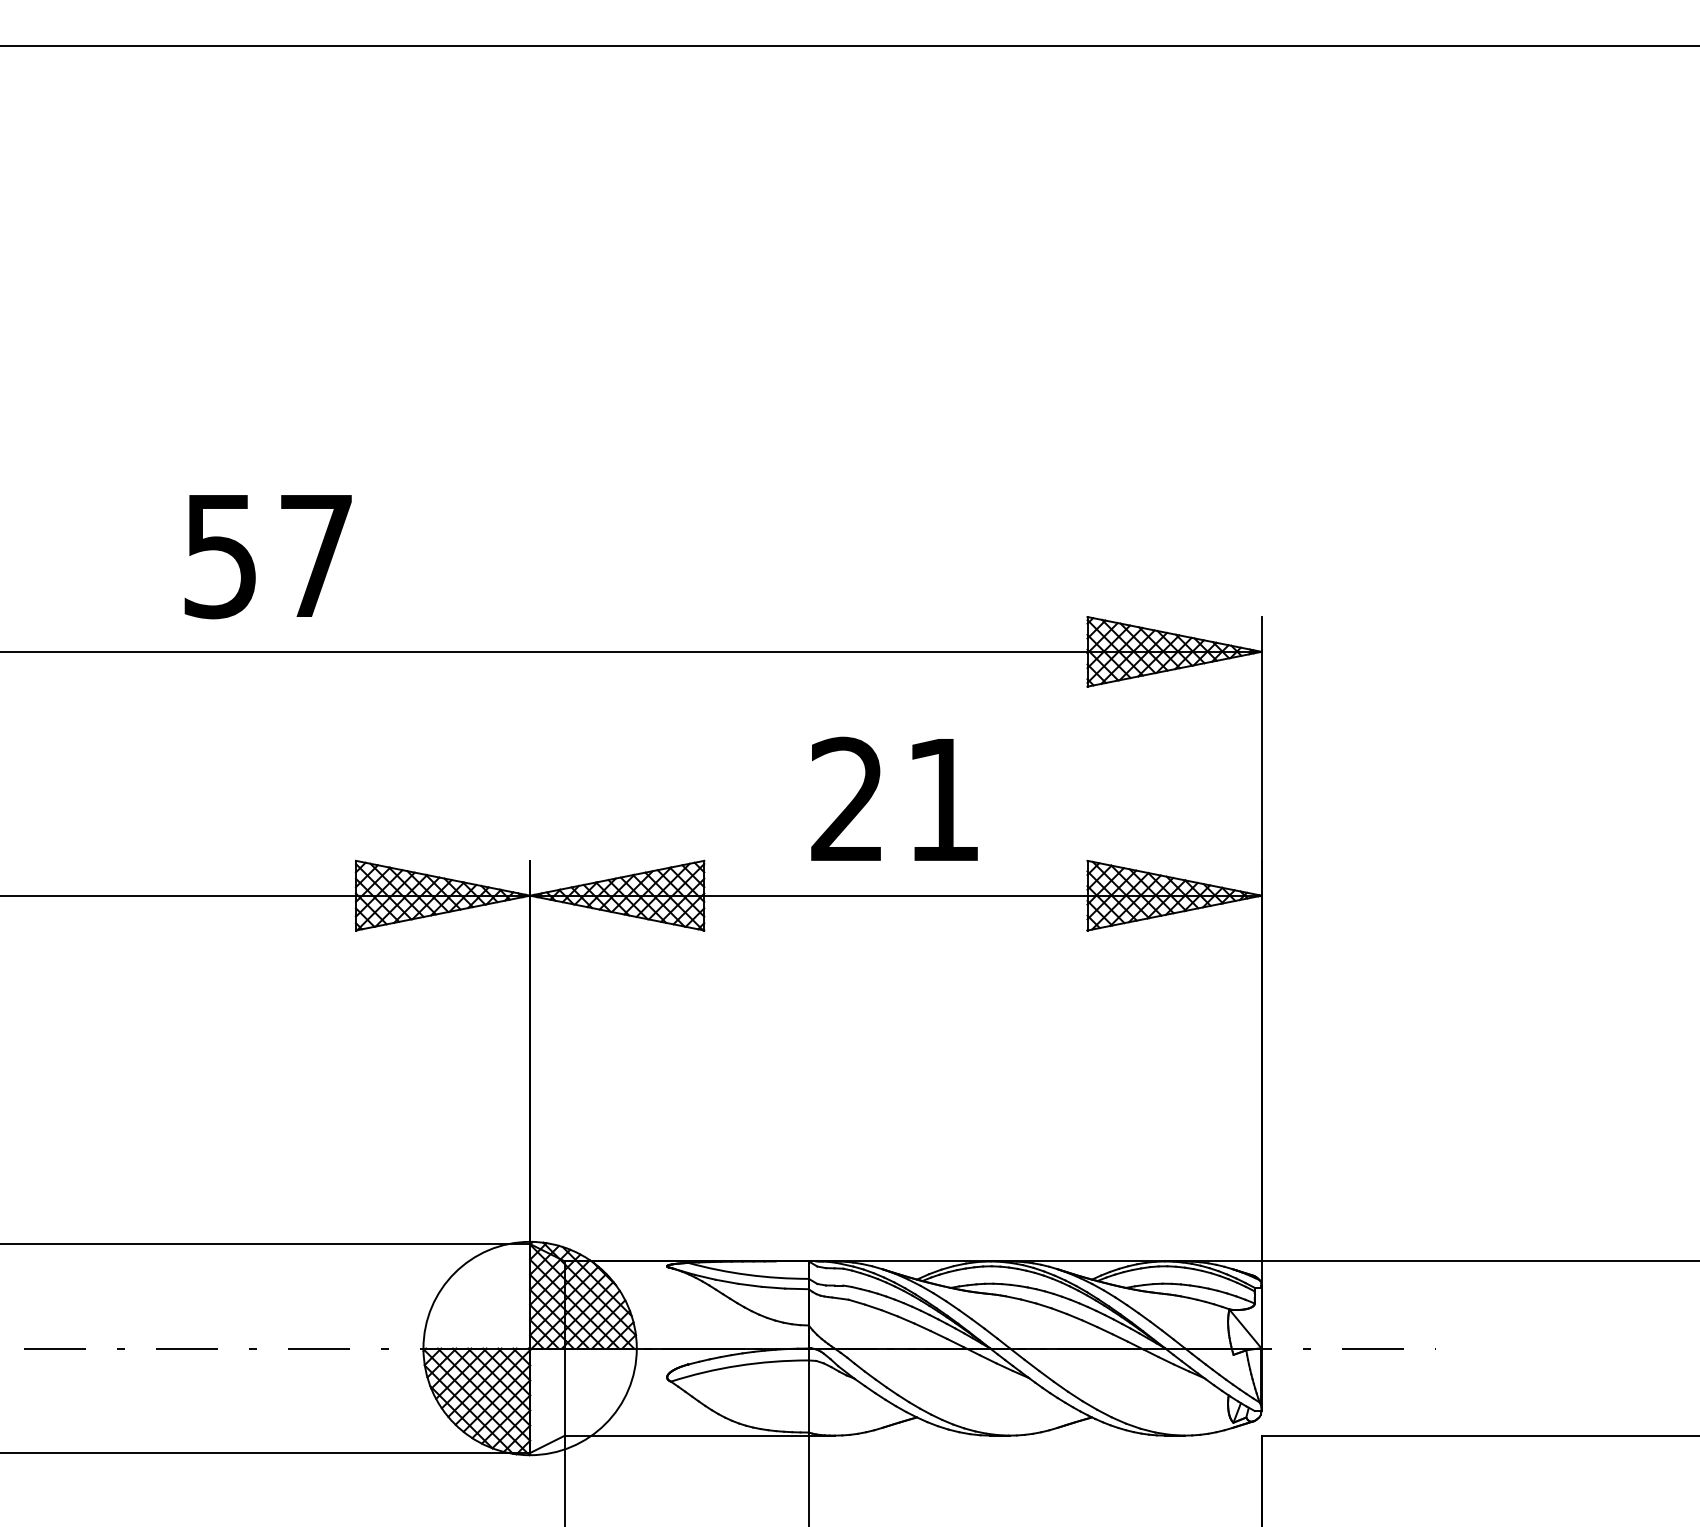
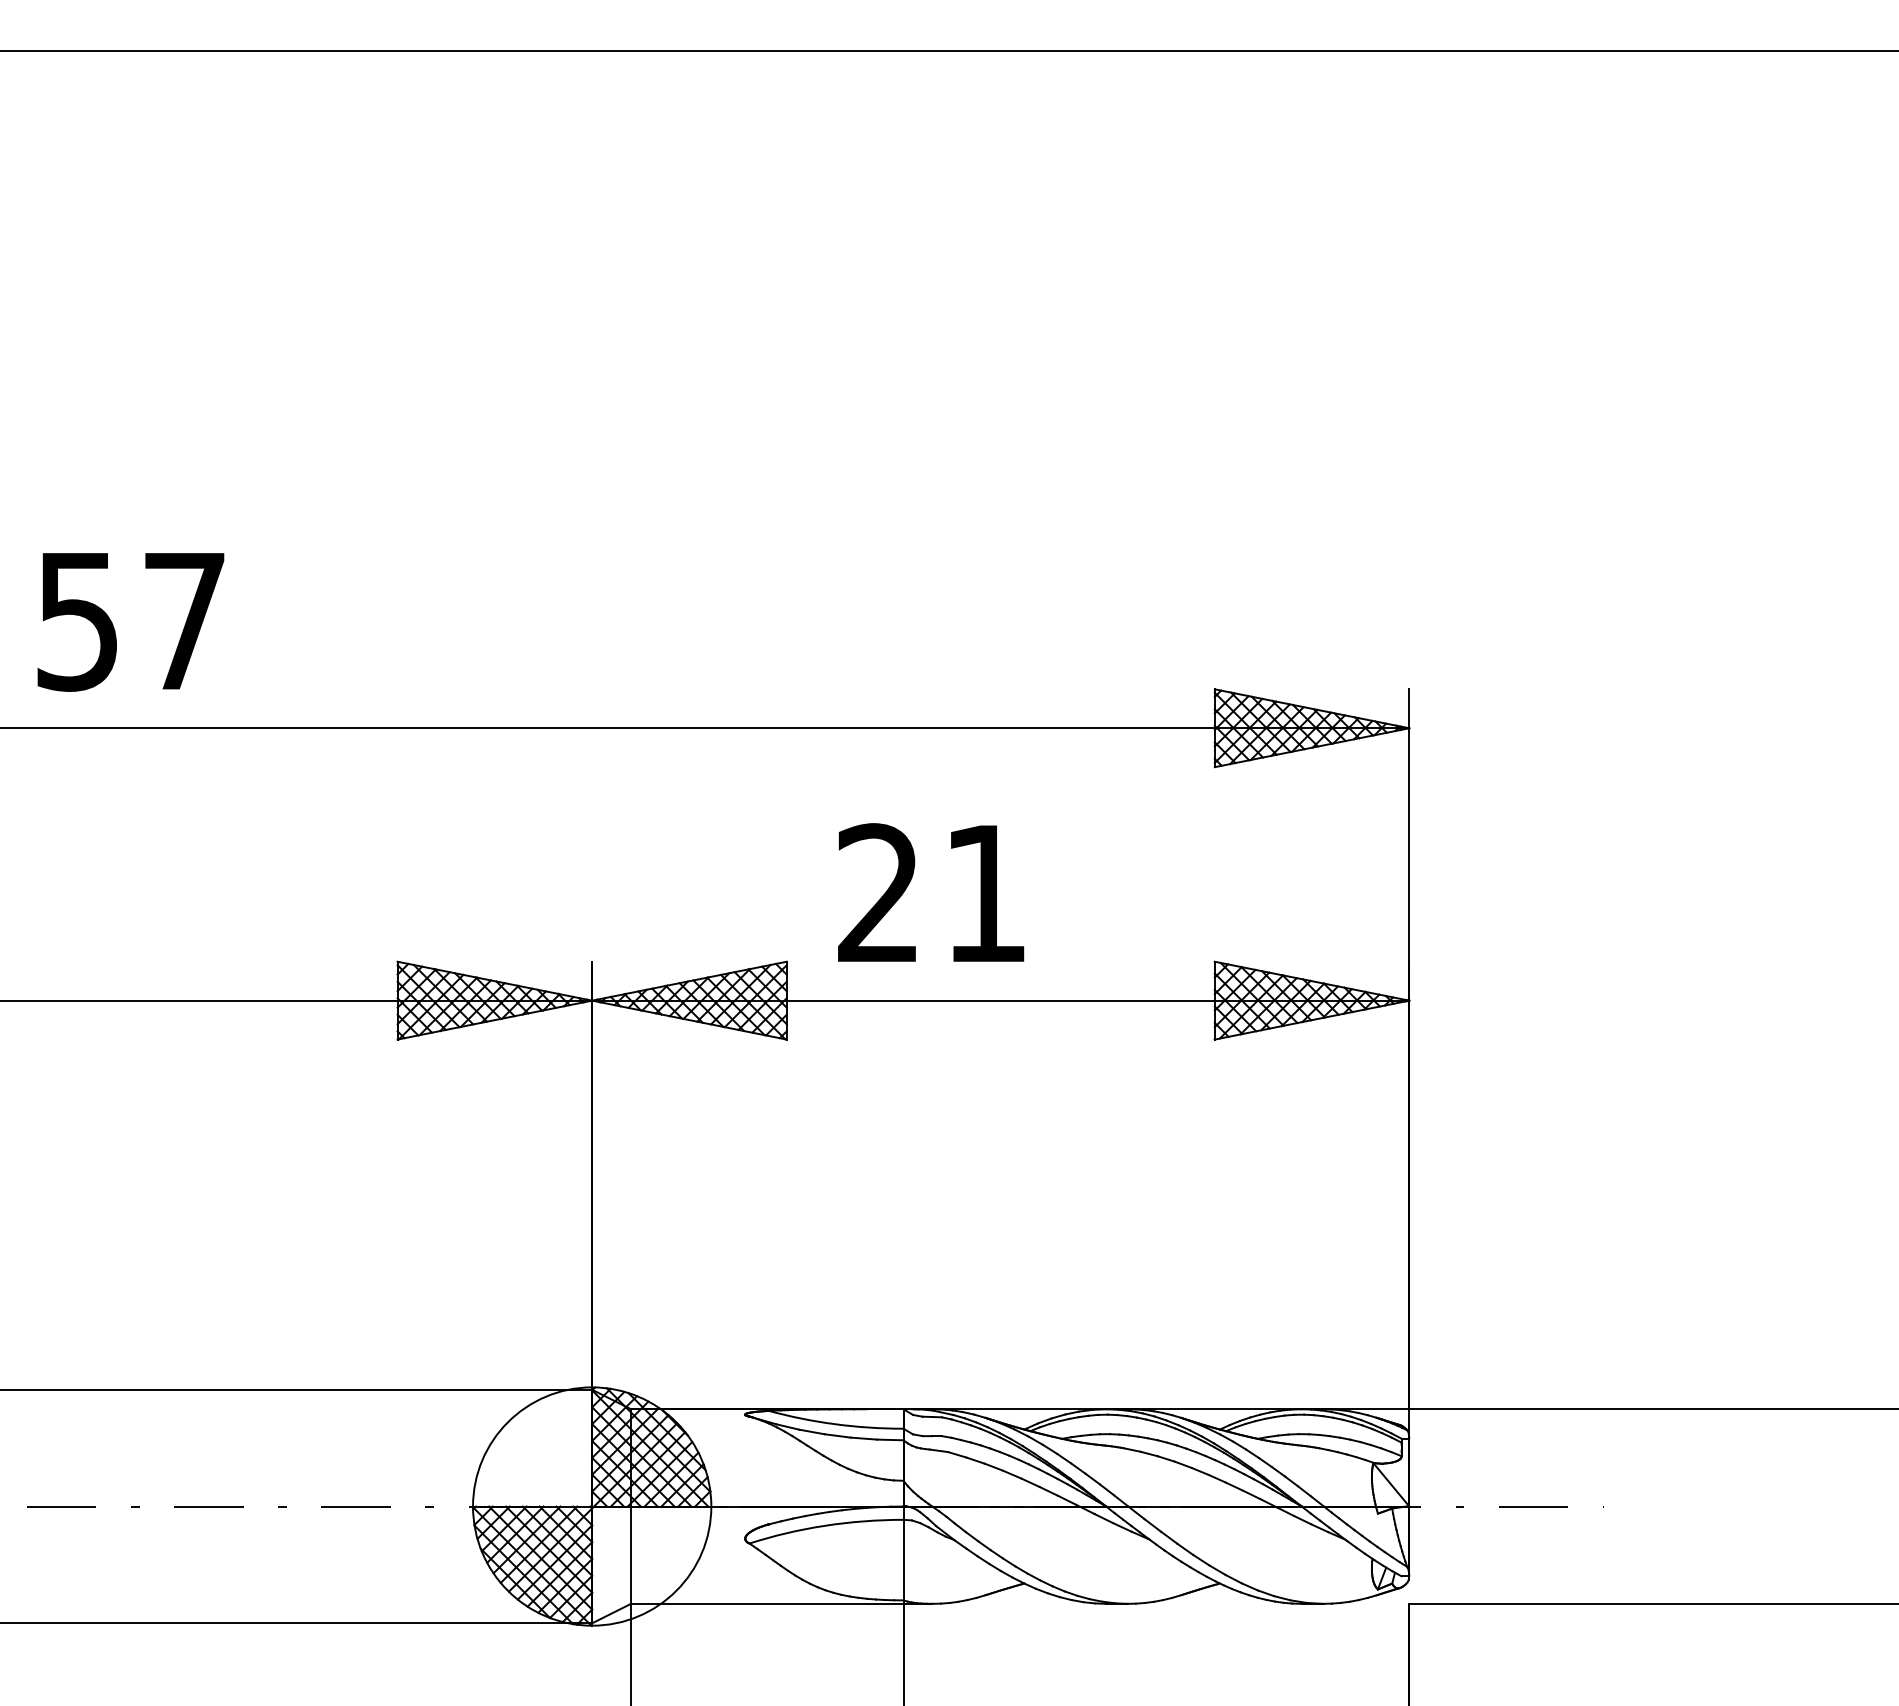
text: (267, 557) -> (130, 622), moved
text: (894, 798) -> (931, 892), moved

